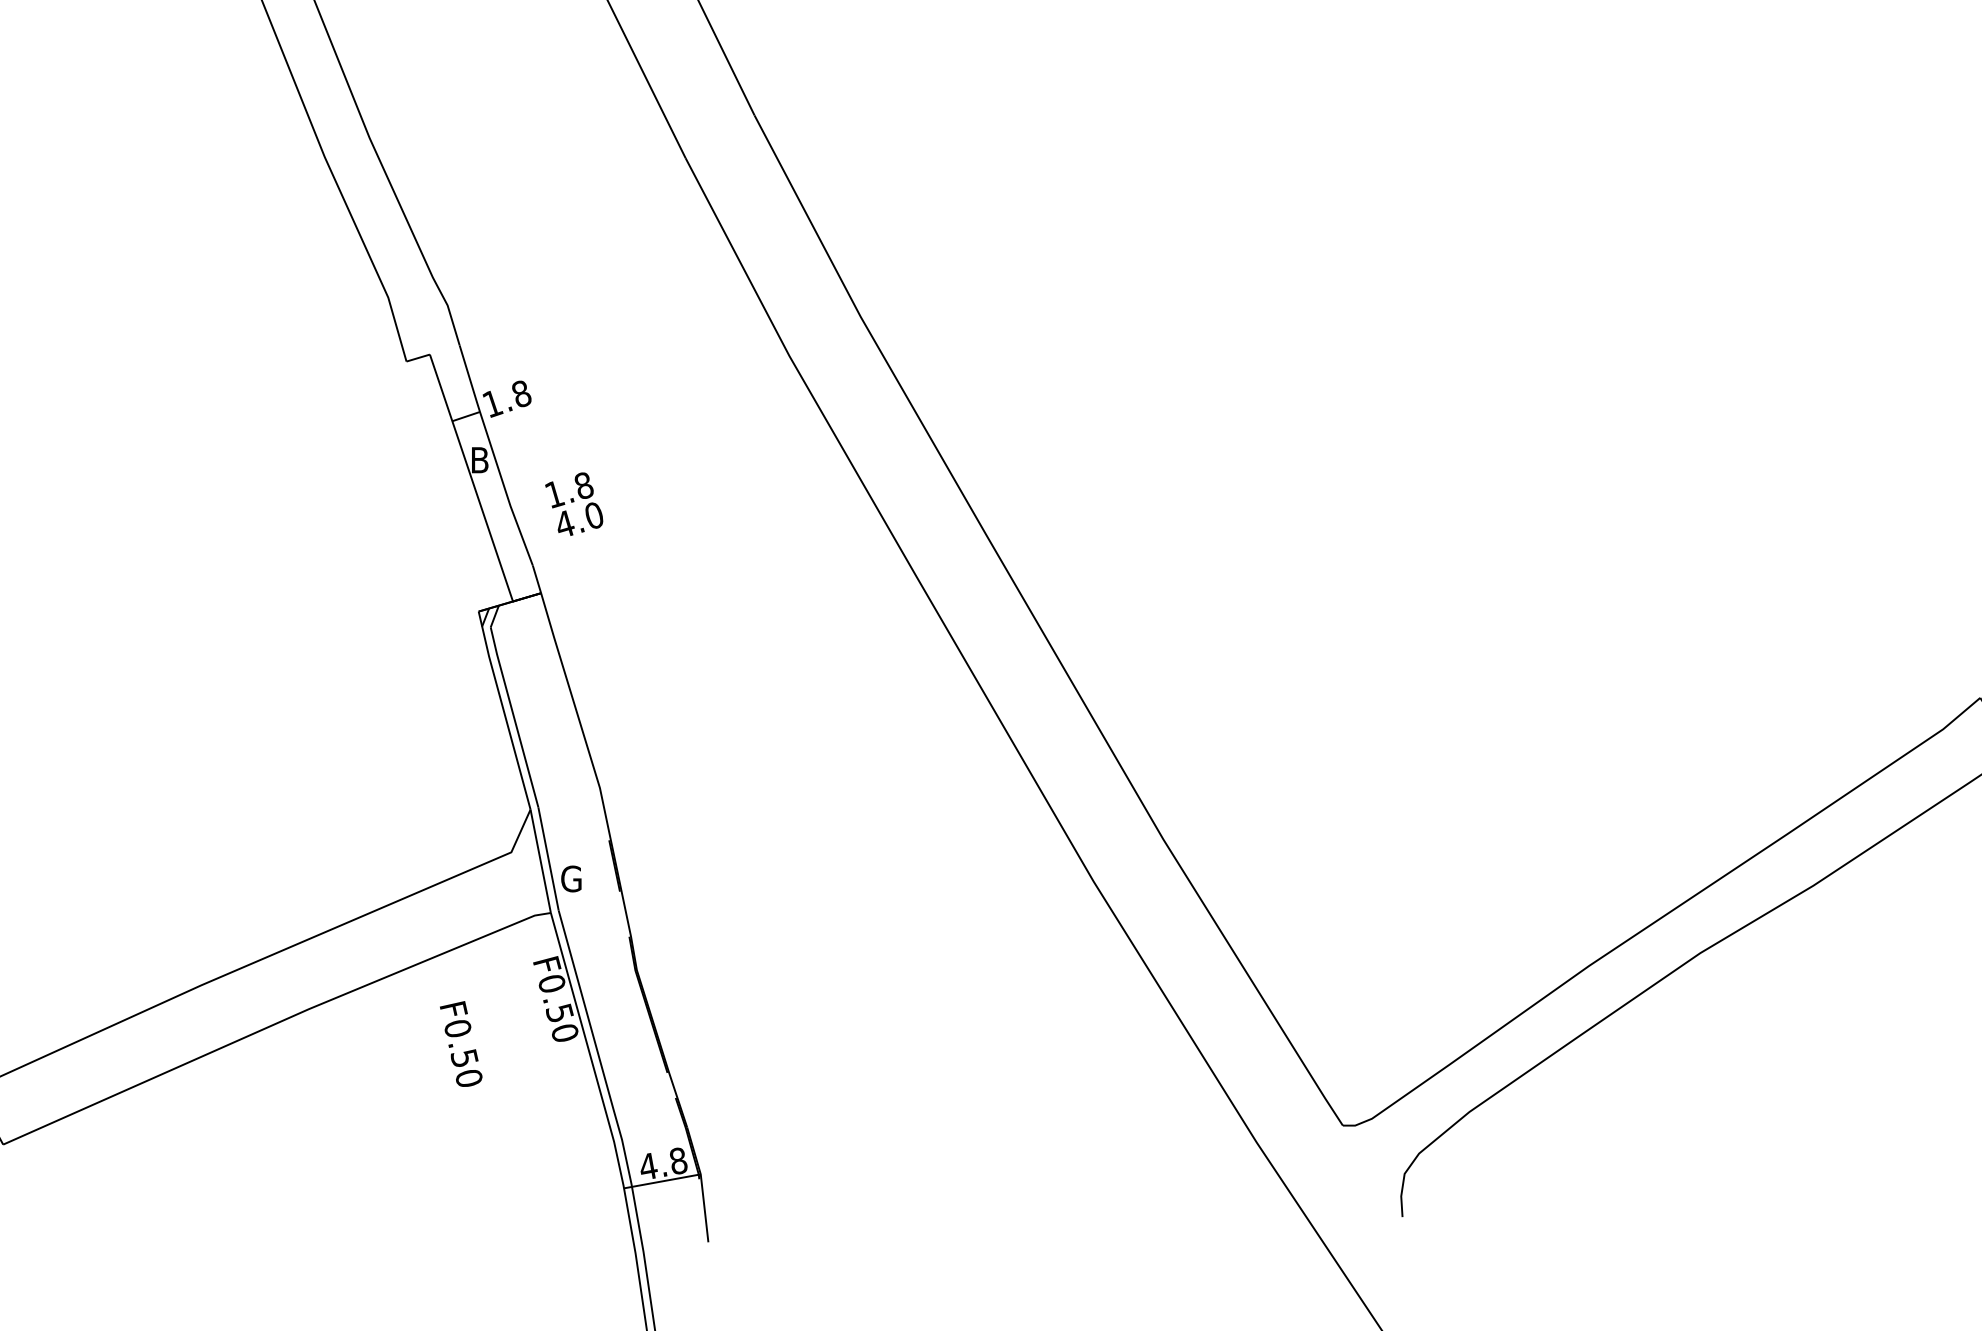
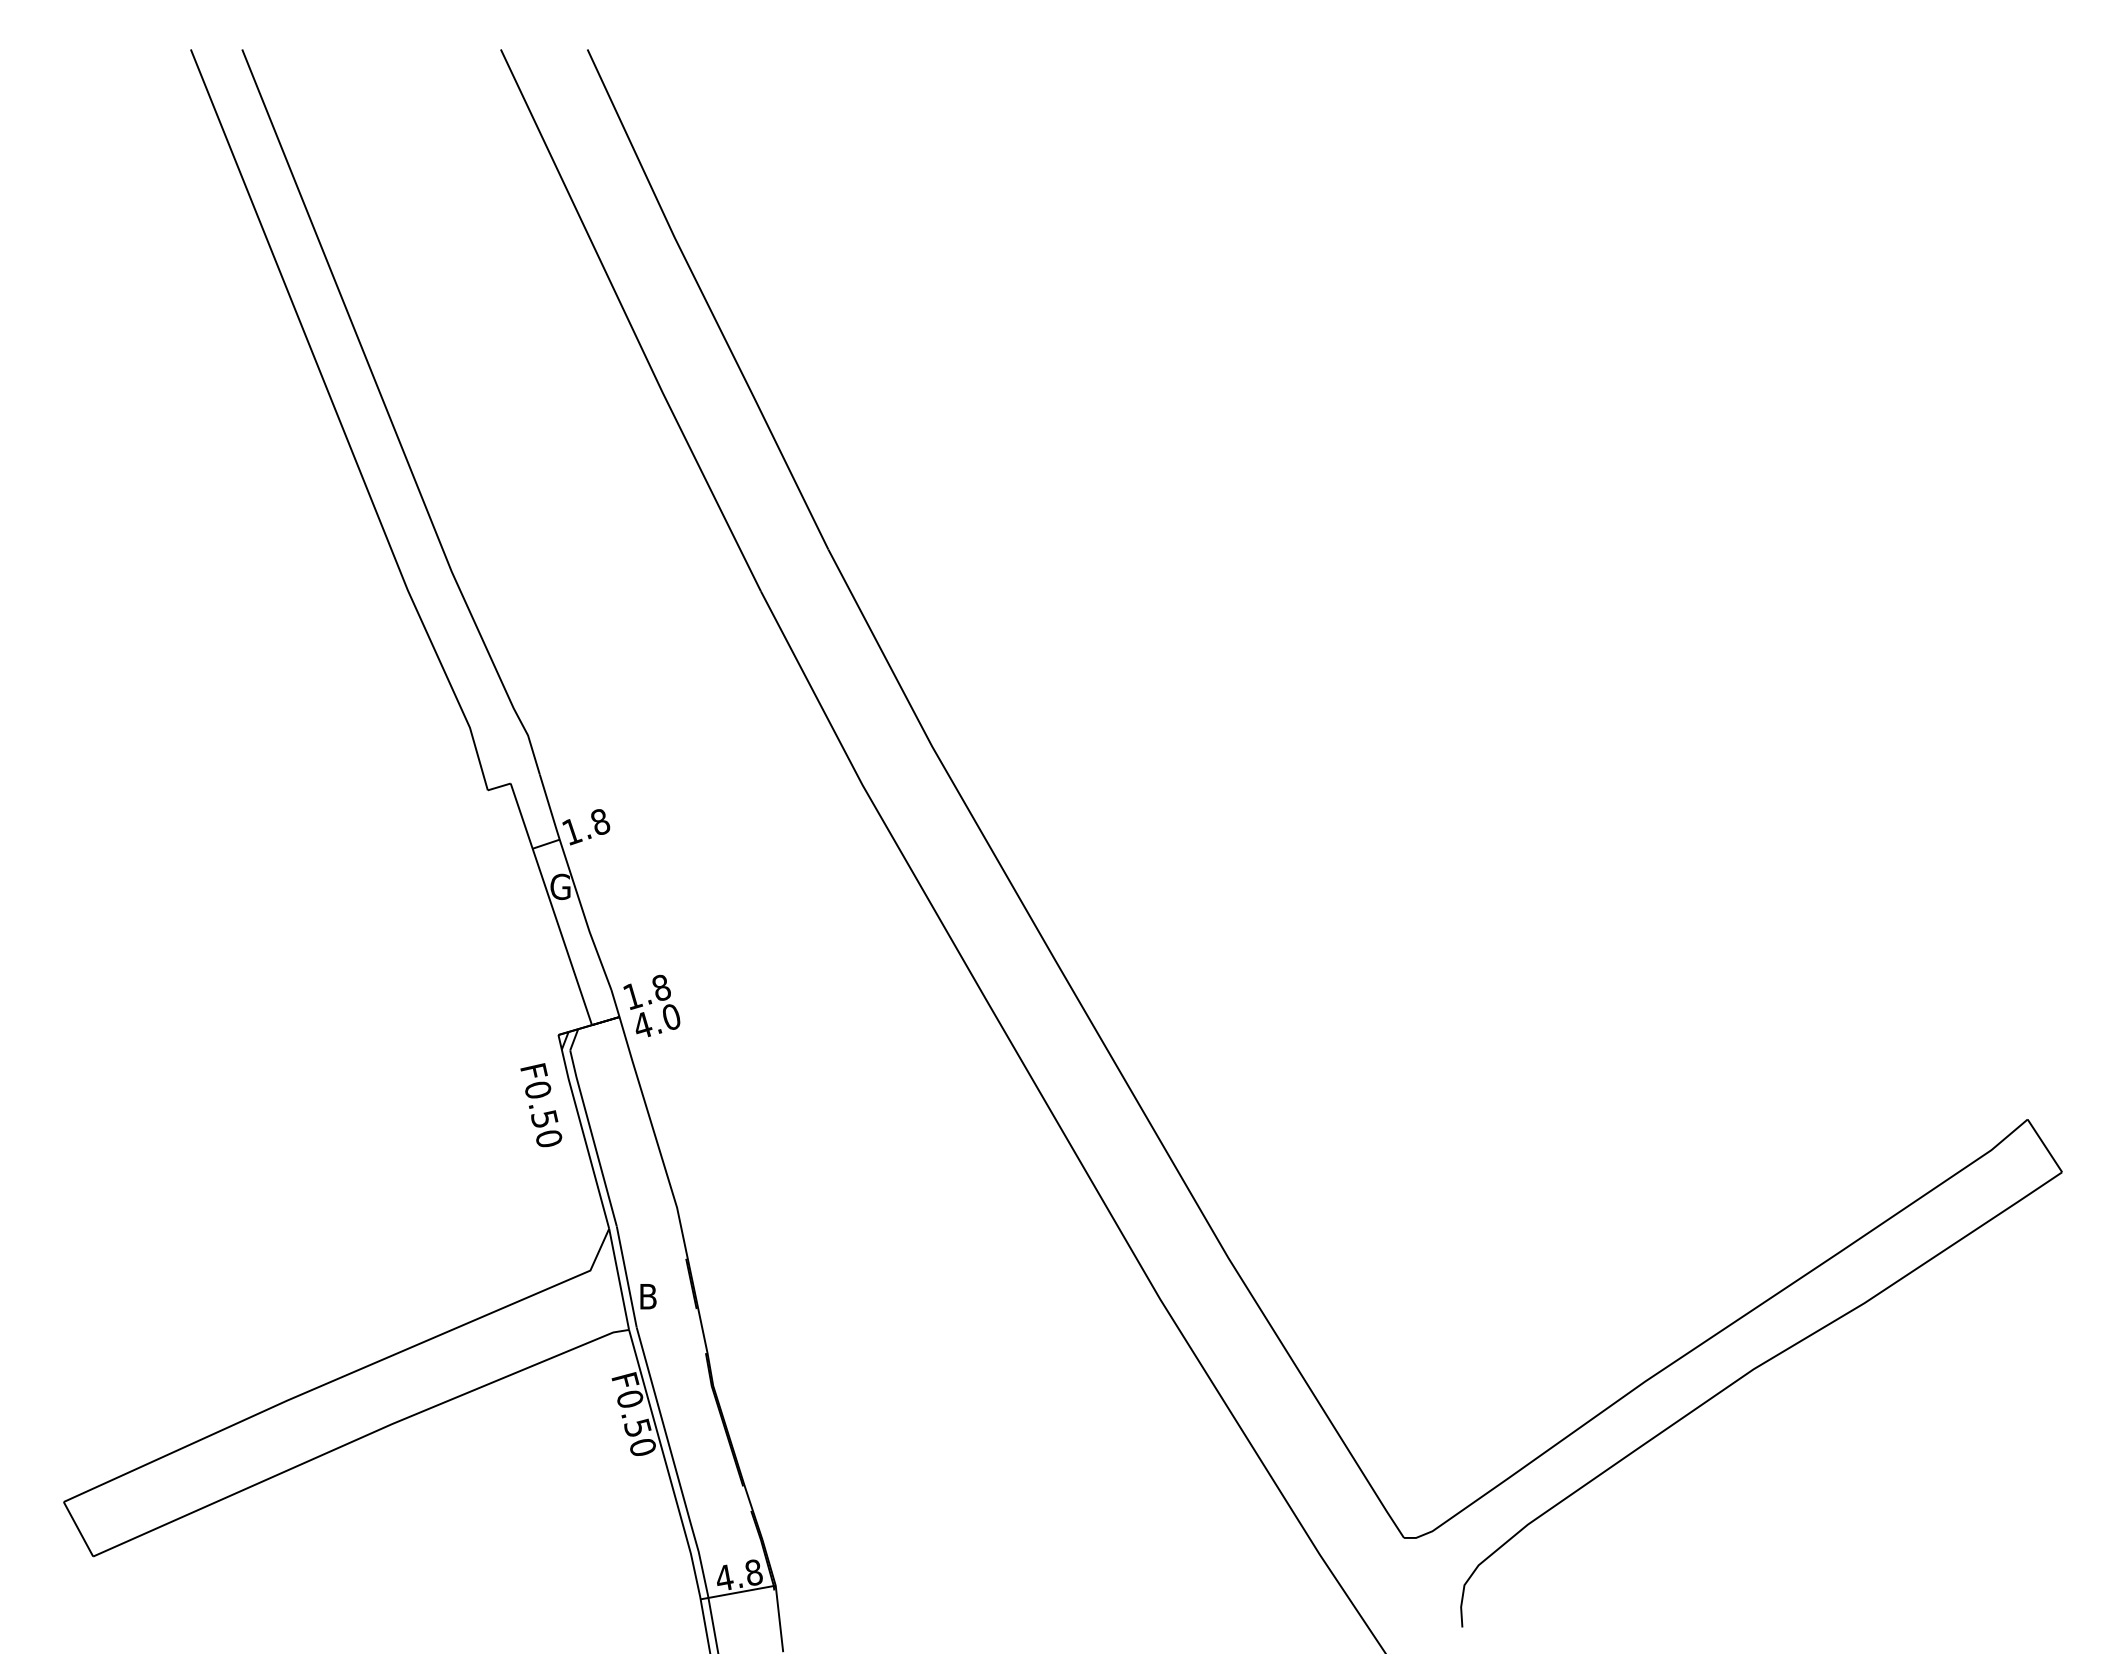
text: (480, 459) -> (560, 886), B -> G
text: (573, 503) -> (651, 1005), moved
text: (571, 878) -> (649, 1296), G -> B
text: (461, 1044) -> (541, 1105), moved

